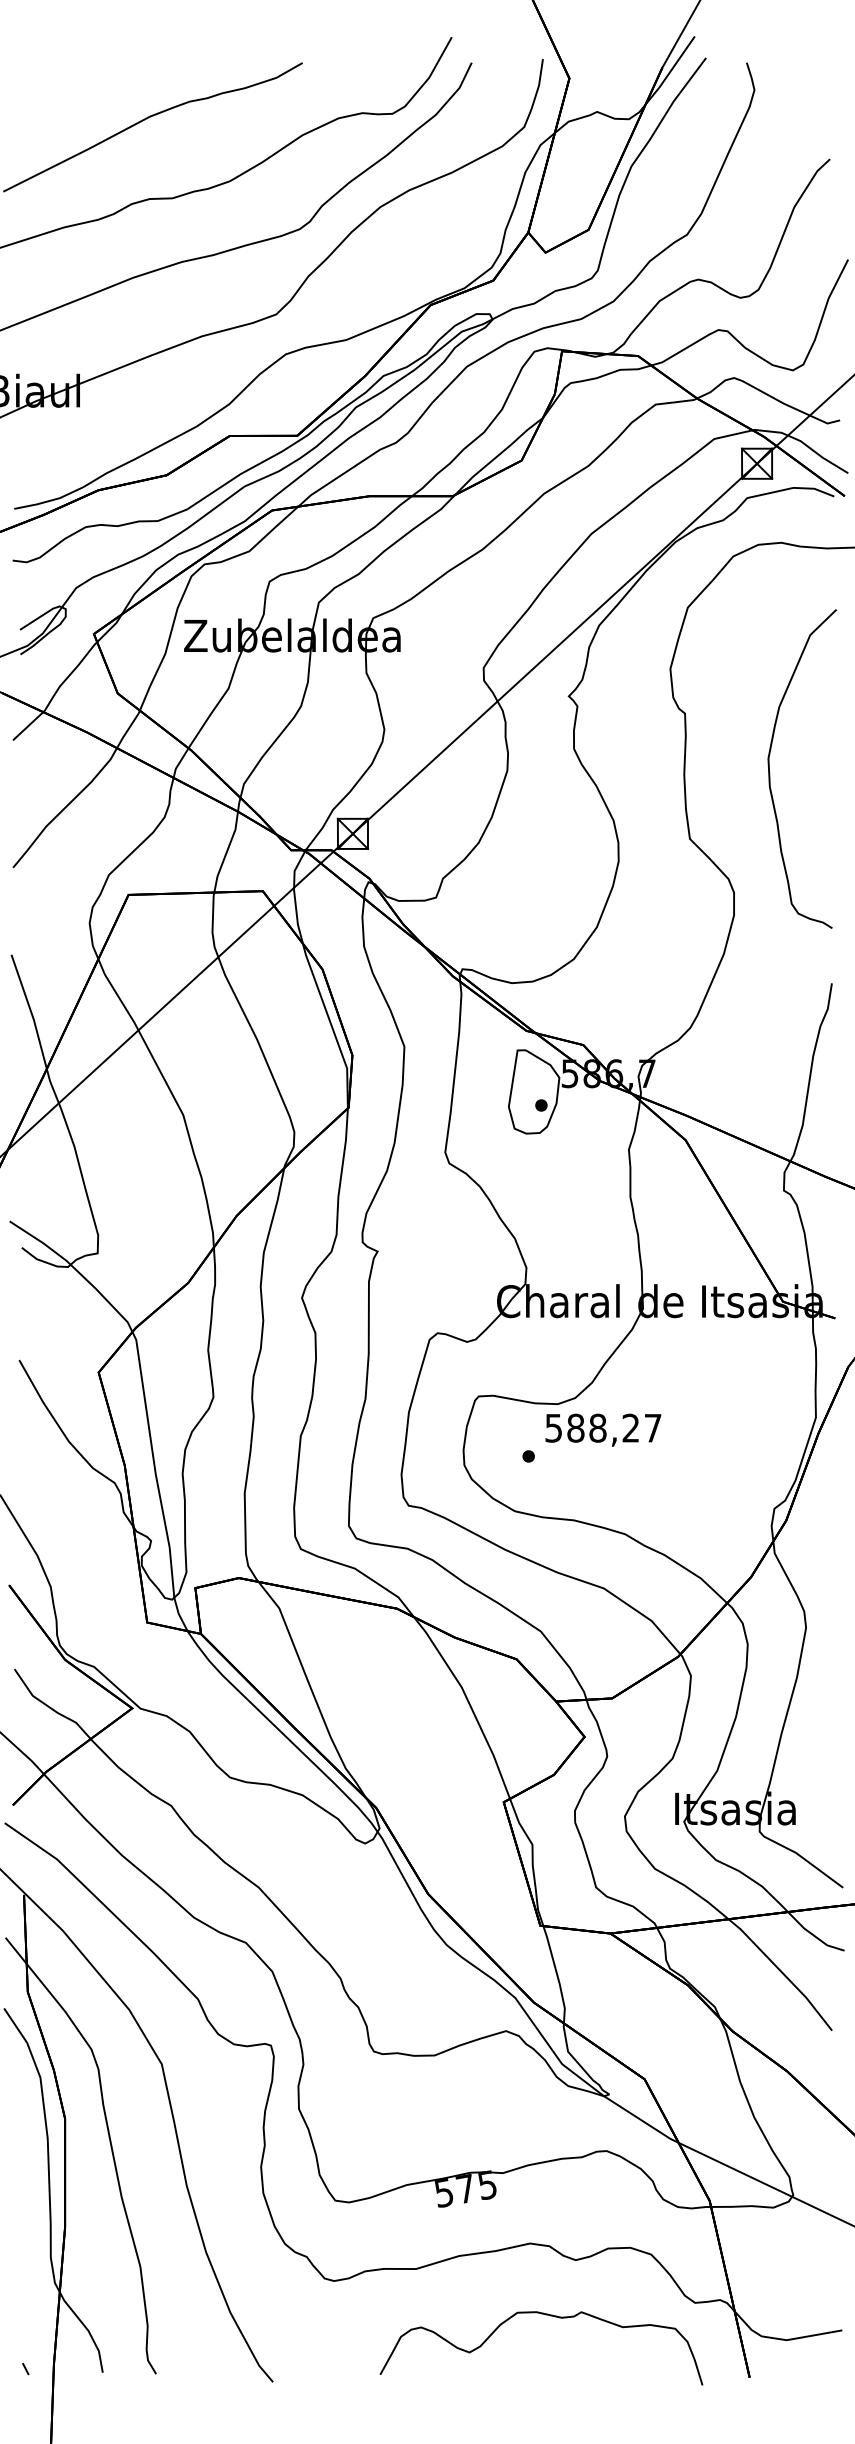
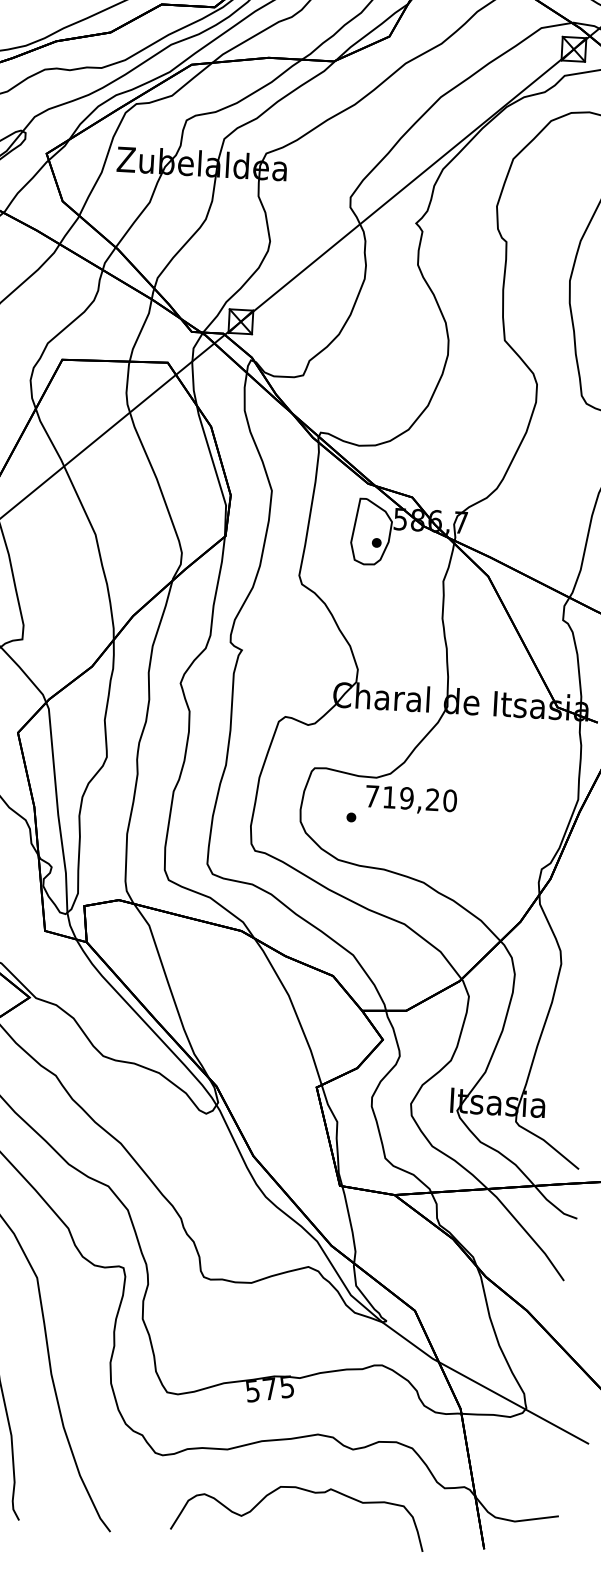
text: (603, 1427) -> (411, 798), 588,27 -> 719,20
curve: (545, 2315) -> (302, 1490), moved

